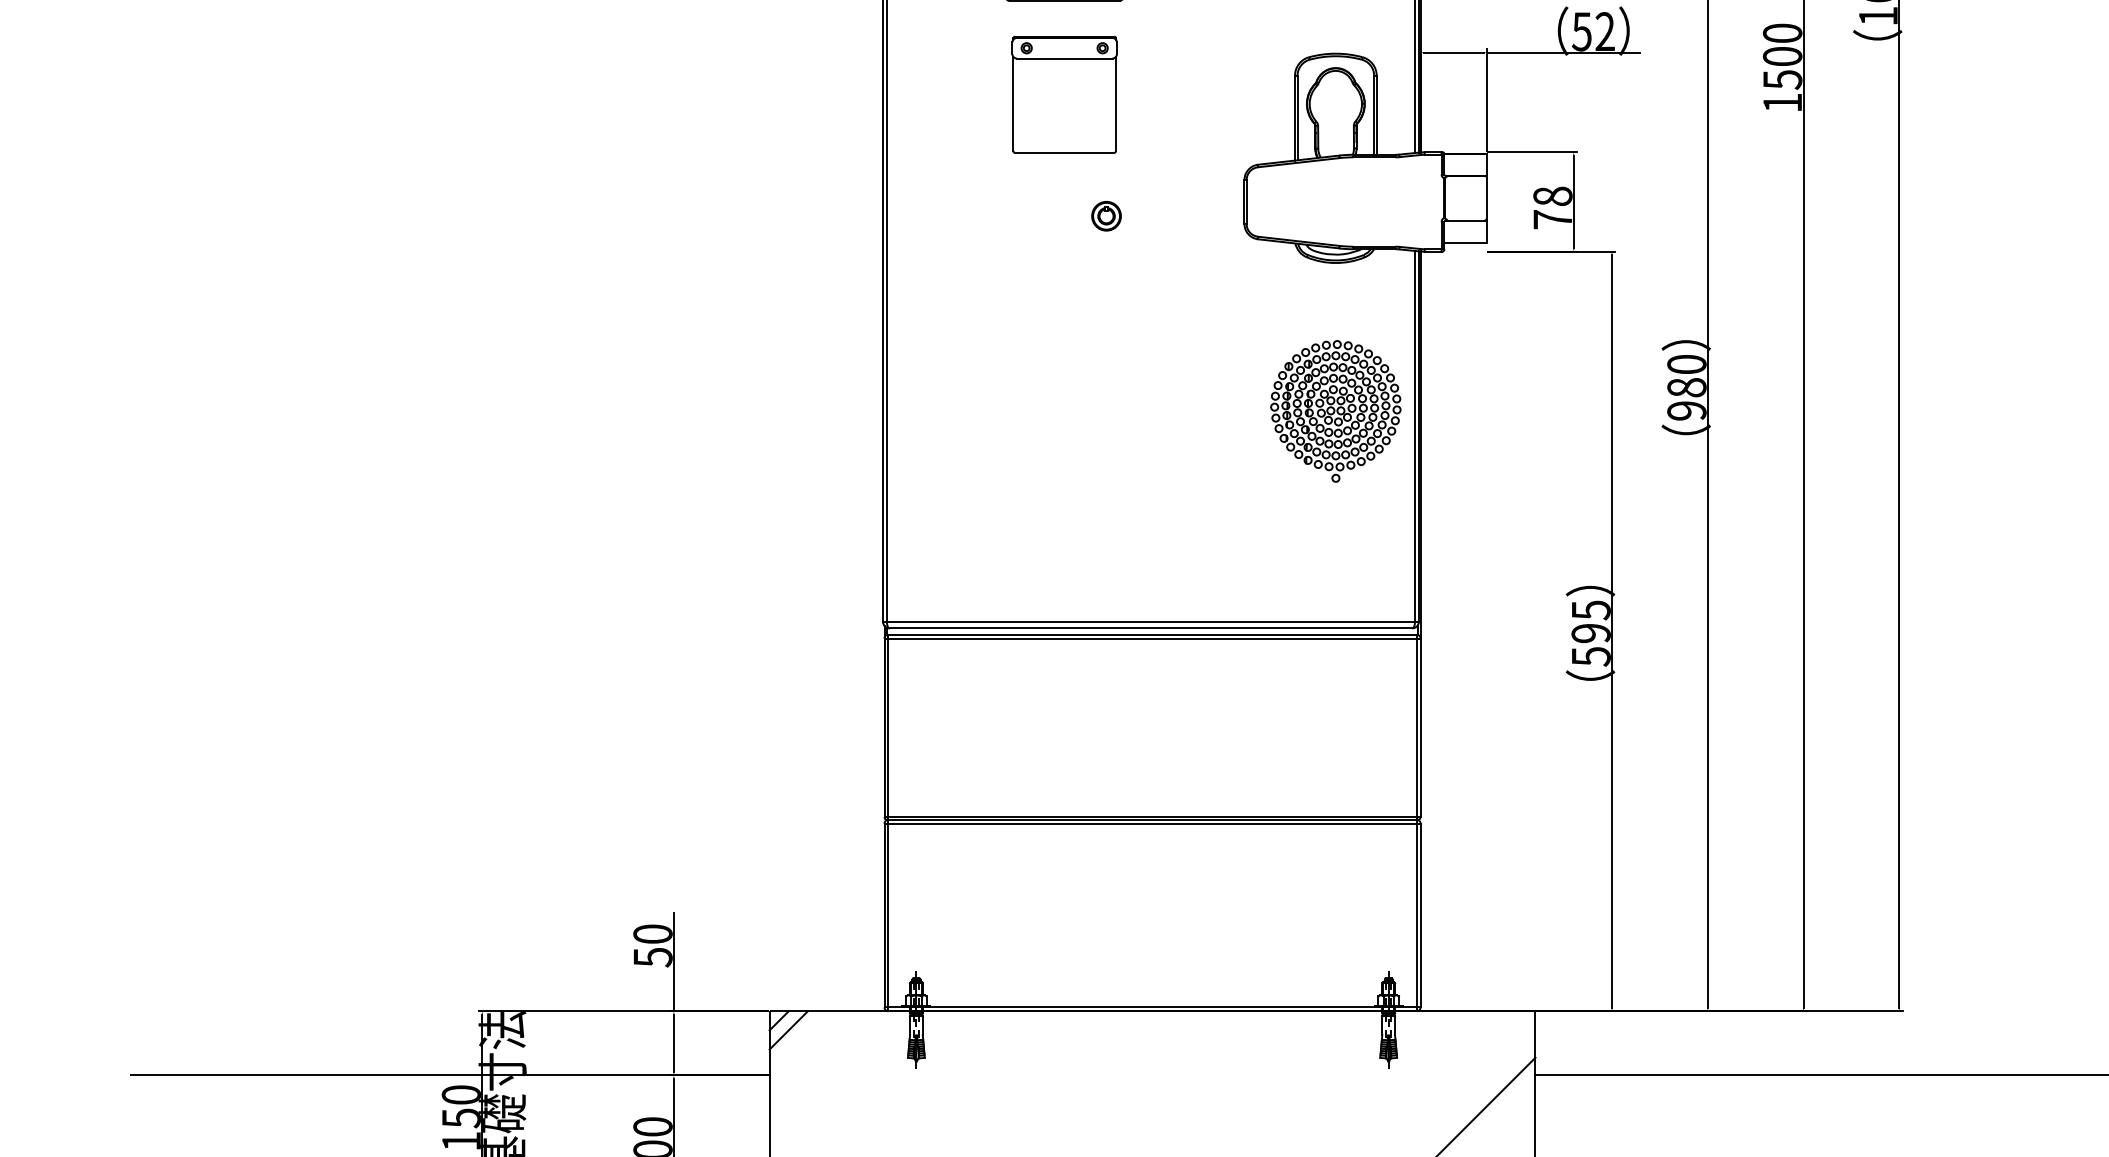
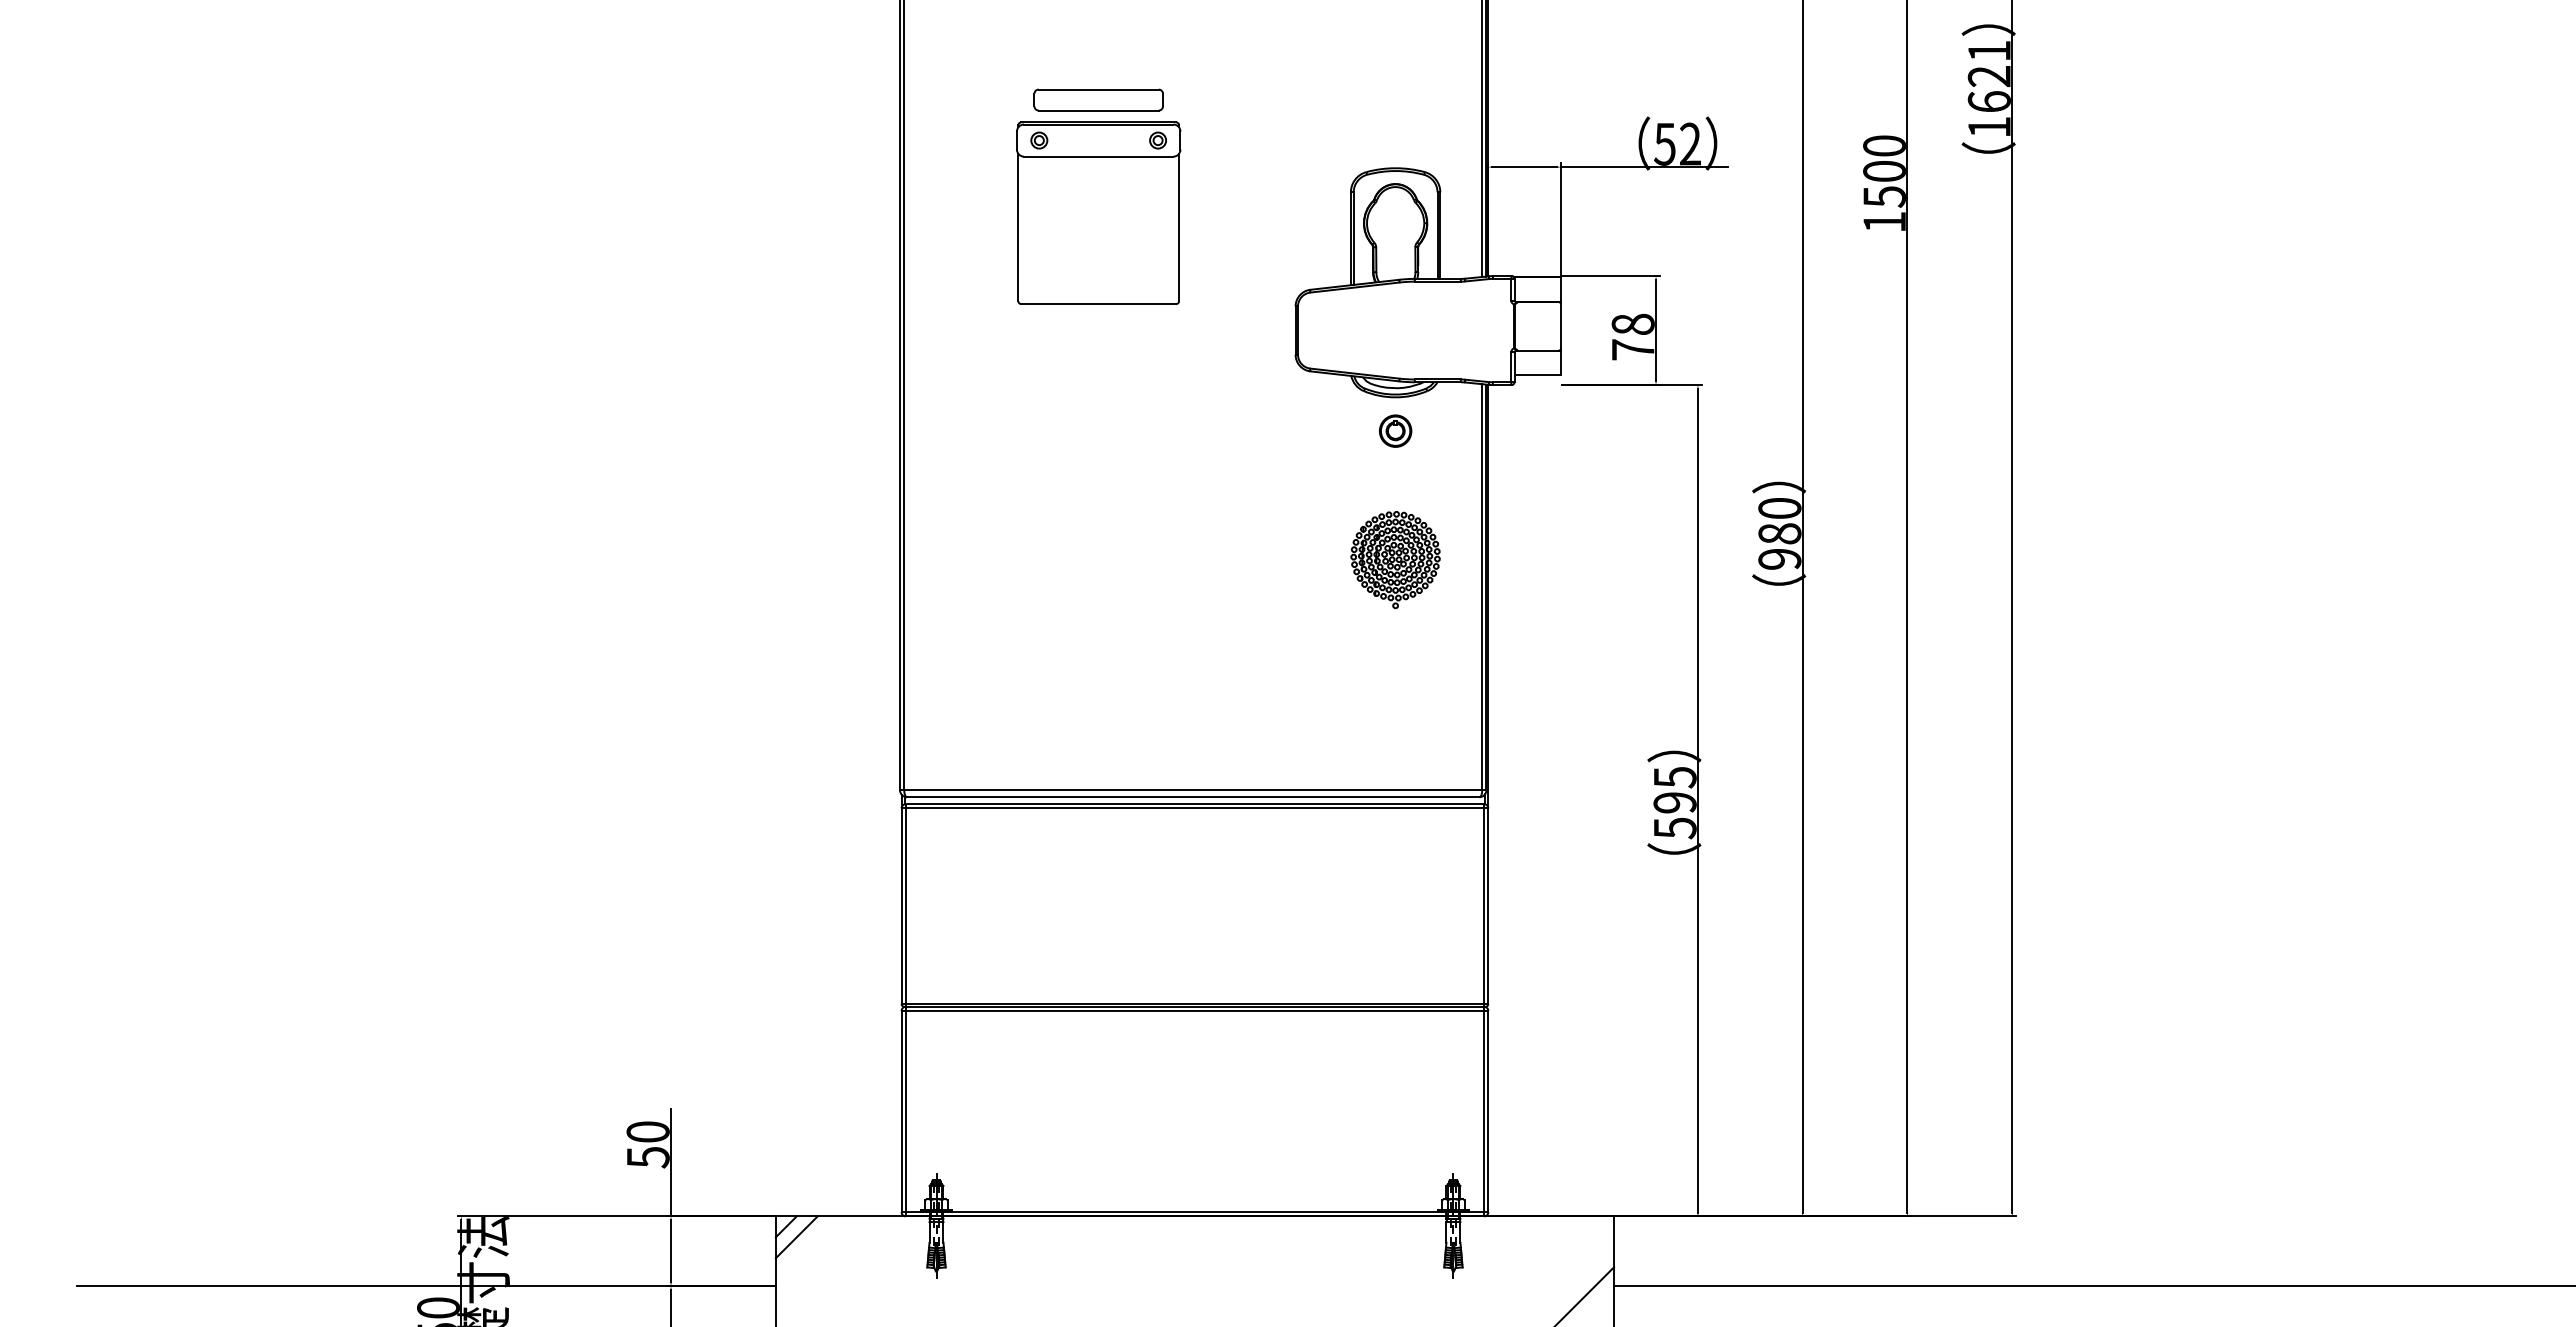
part: (1064, 94) -> (1098, 212), size x1.43
part: (1106, 215) -> (1395, 430), moved
part: (1335, 412) -> (1395, 560), size x0.62

